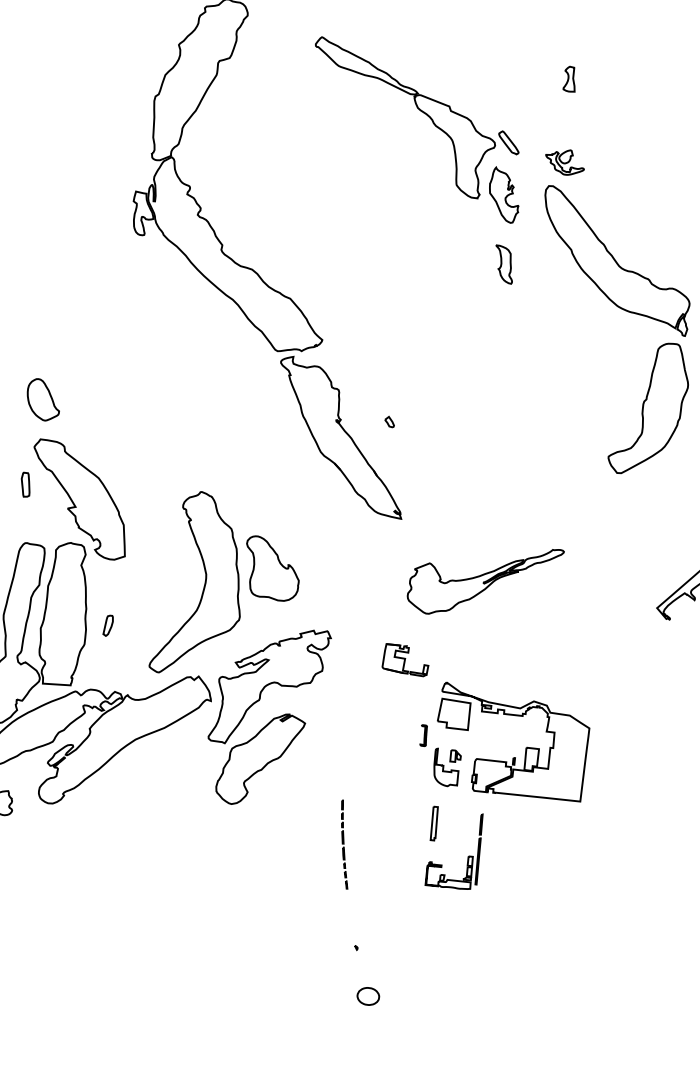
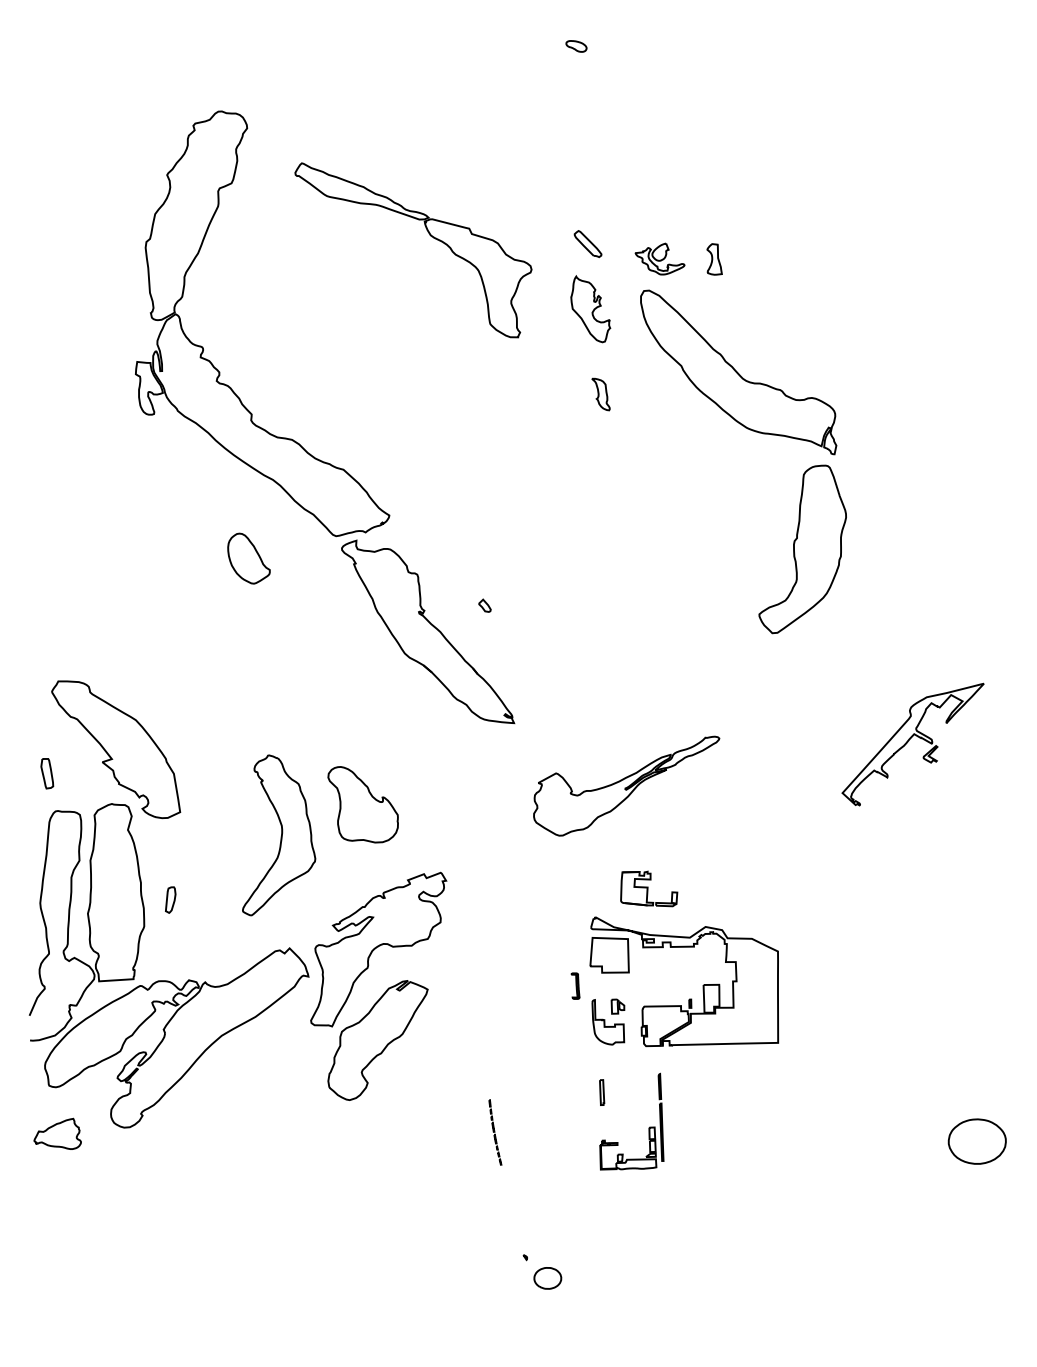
part: (570, 79) -> (714, 259), moved
part: (416, 107) -> (429, 235), moved
part: (503, 264) -> (600, 394), size x0.7
part: (43, 399) -> (248, 558), moved
part: (26, 484) -> (47, 773), moved
part: (201, 585) -> (278, 835), size x0.7
part: (406, 659) -> (649, 888), moved
part: (433, 823) -> (601, 1092), size x0.6
part: (344, 844) -> (495, 1132), size x0.6
part: (368, 996) -> (547, 1278), moved

